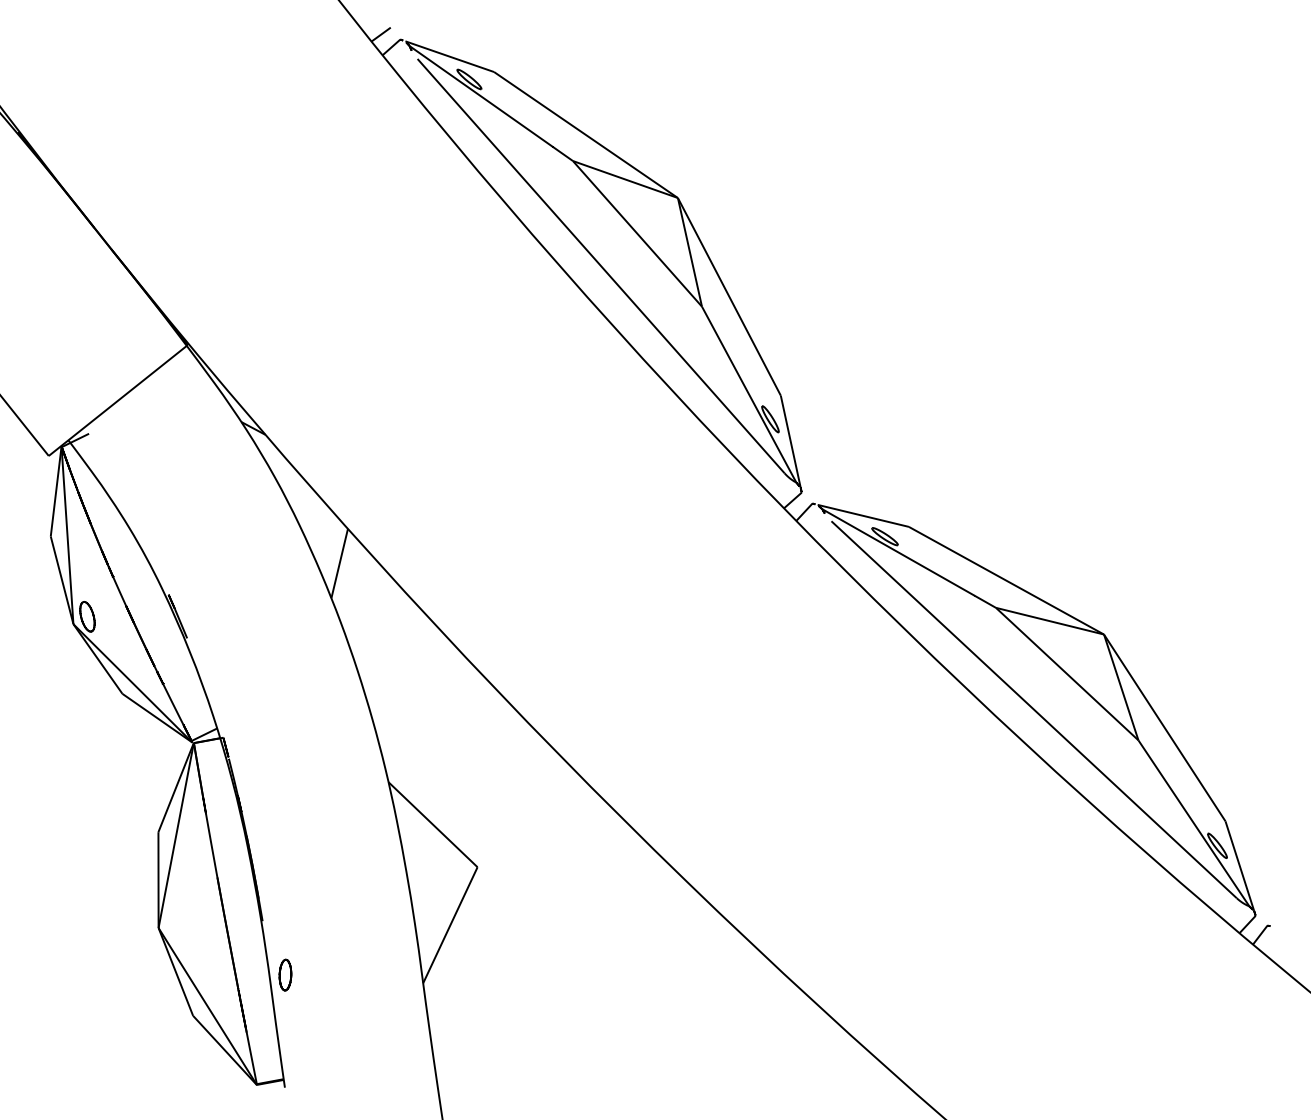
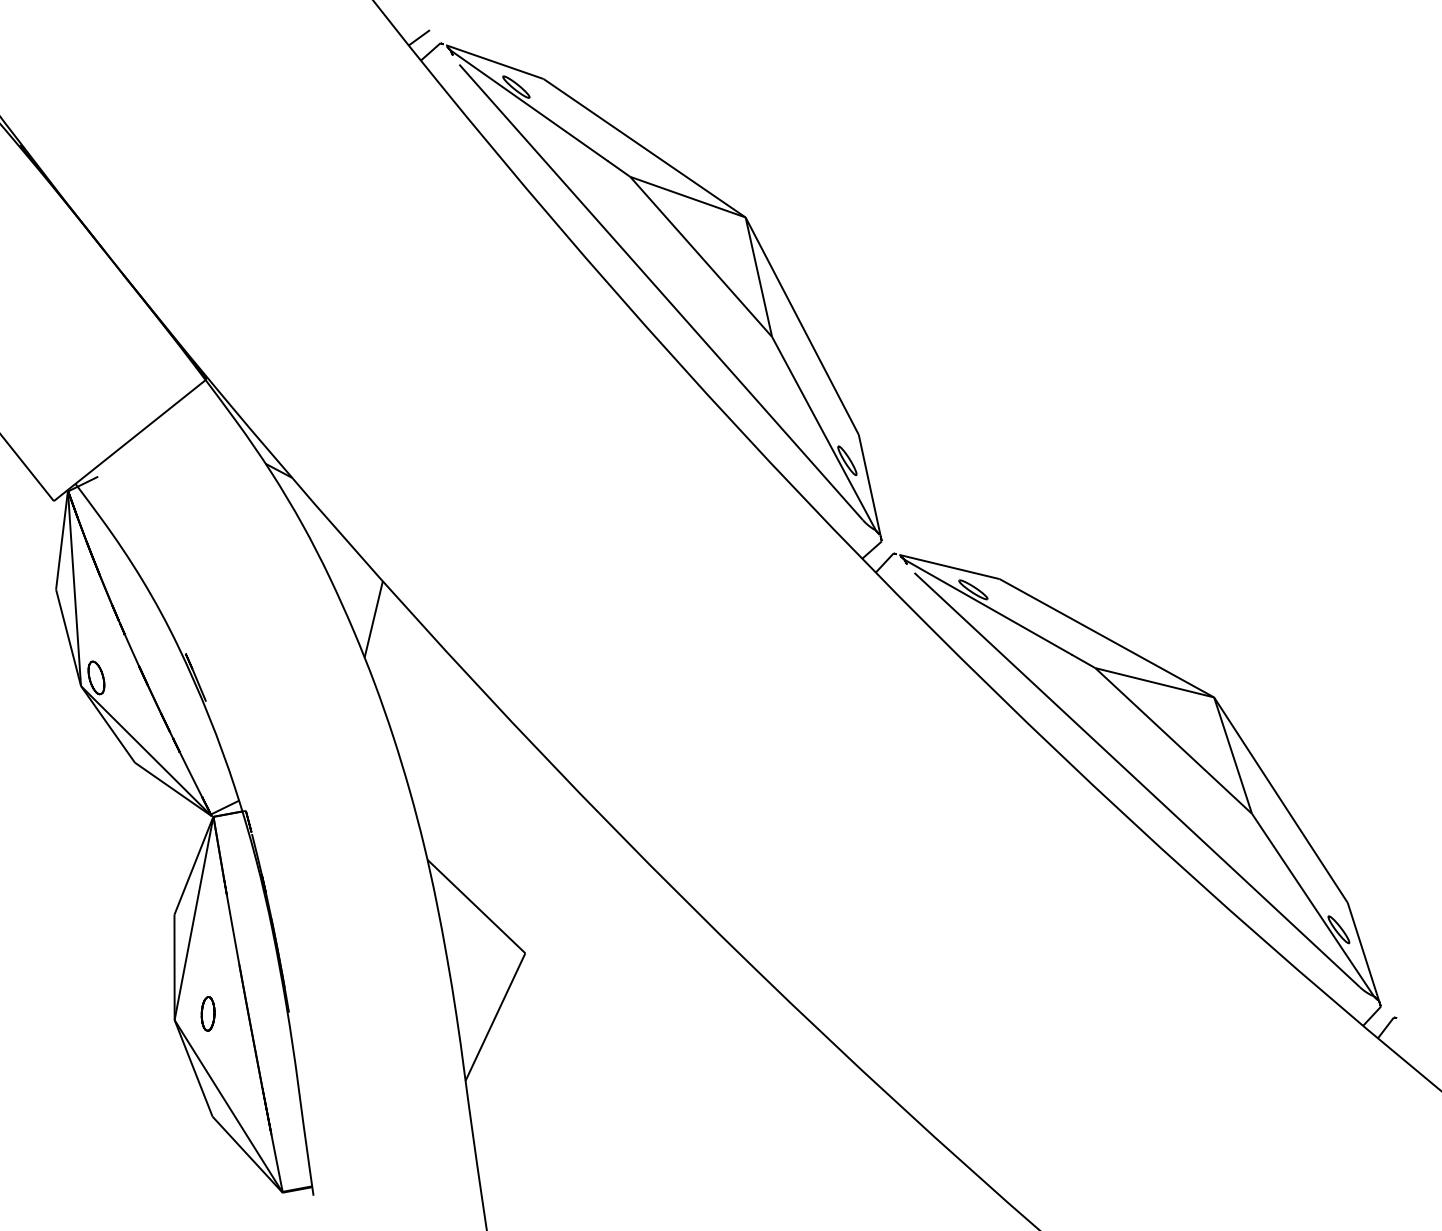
part: (284, 974) -> (207, 1013), moved

